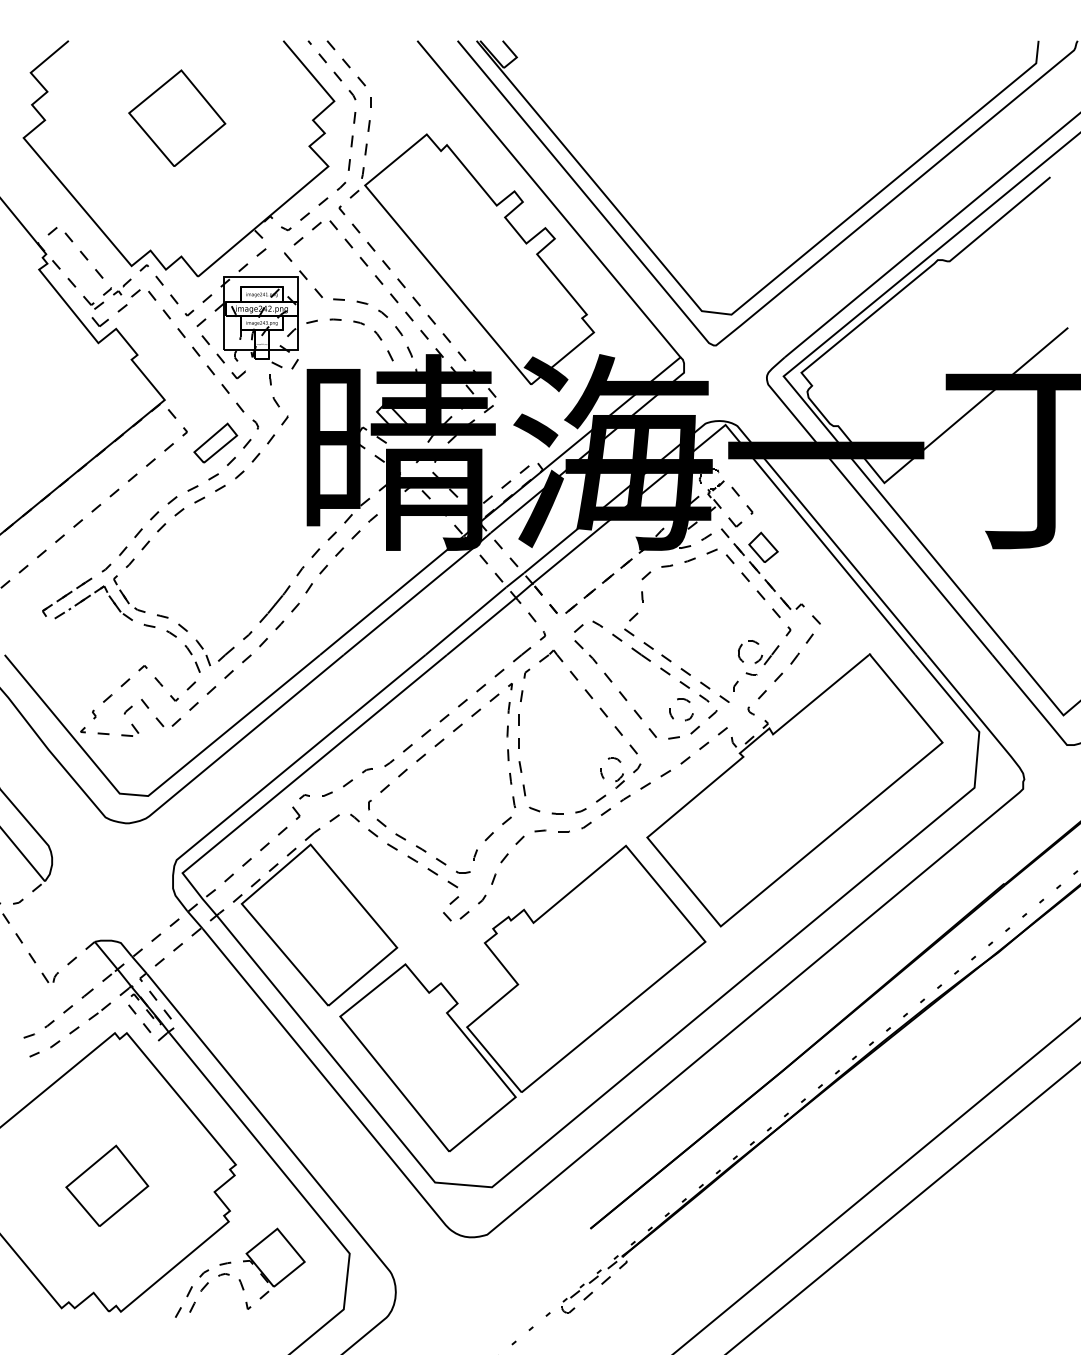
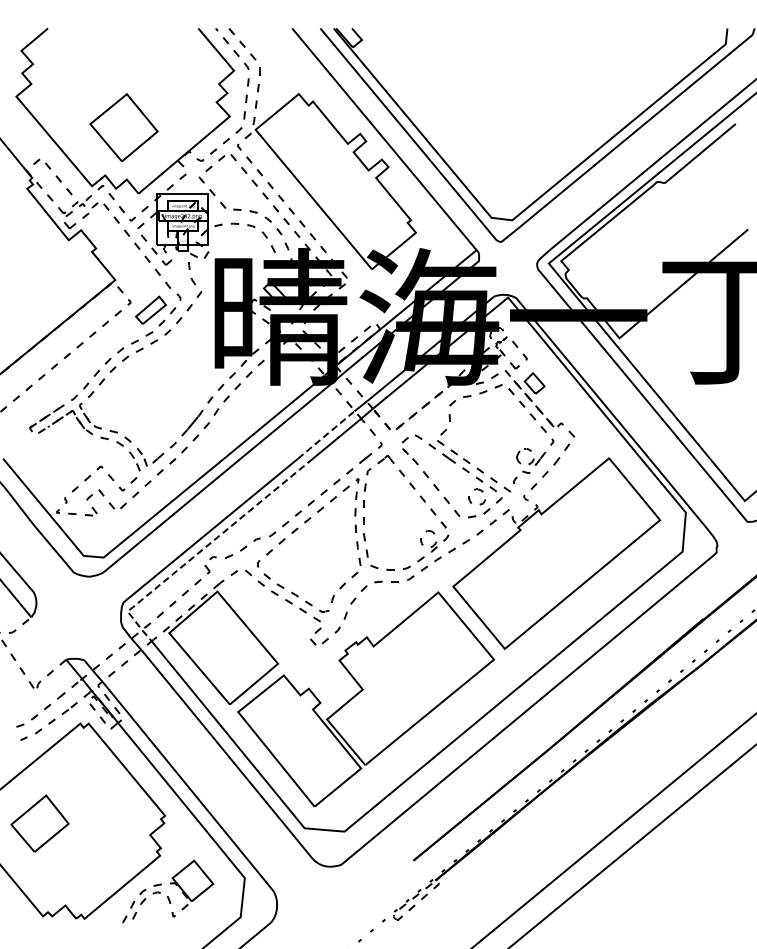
part: (176, 117) -> (123, 127), moved
line: (466, 621) -> (326, 435), solid -> dashed
line: (290, 783) -> (203, 548), solid -> dashed
part: (106, 1185) -> (39, 823), moved

